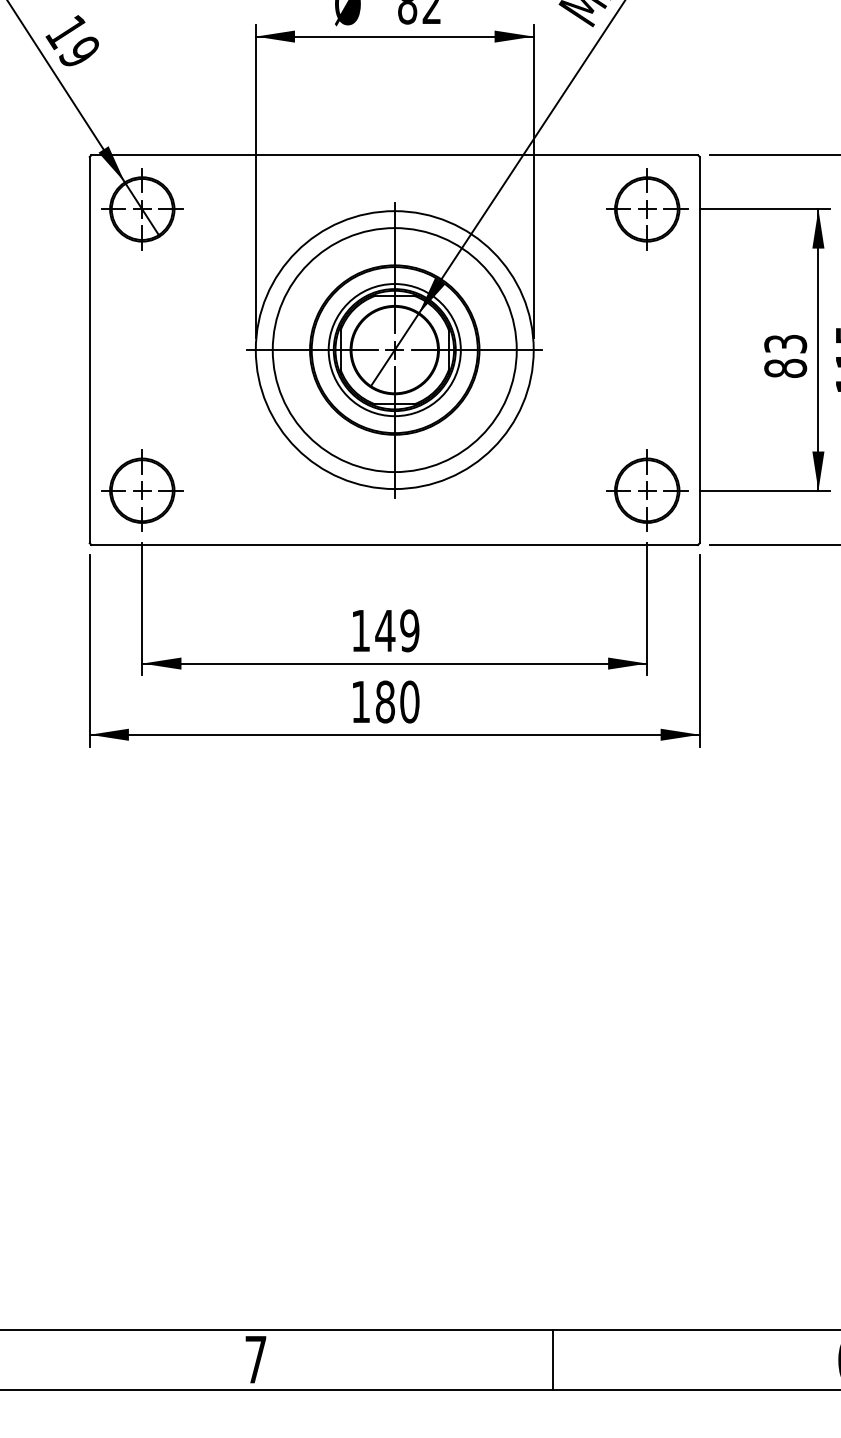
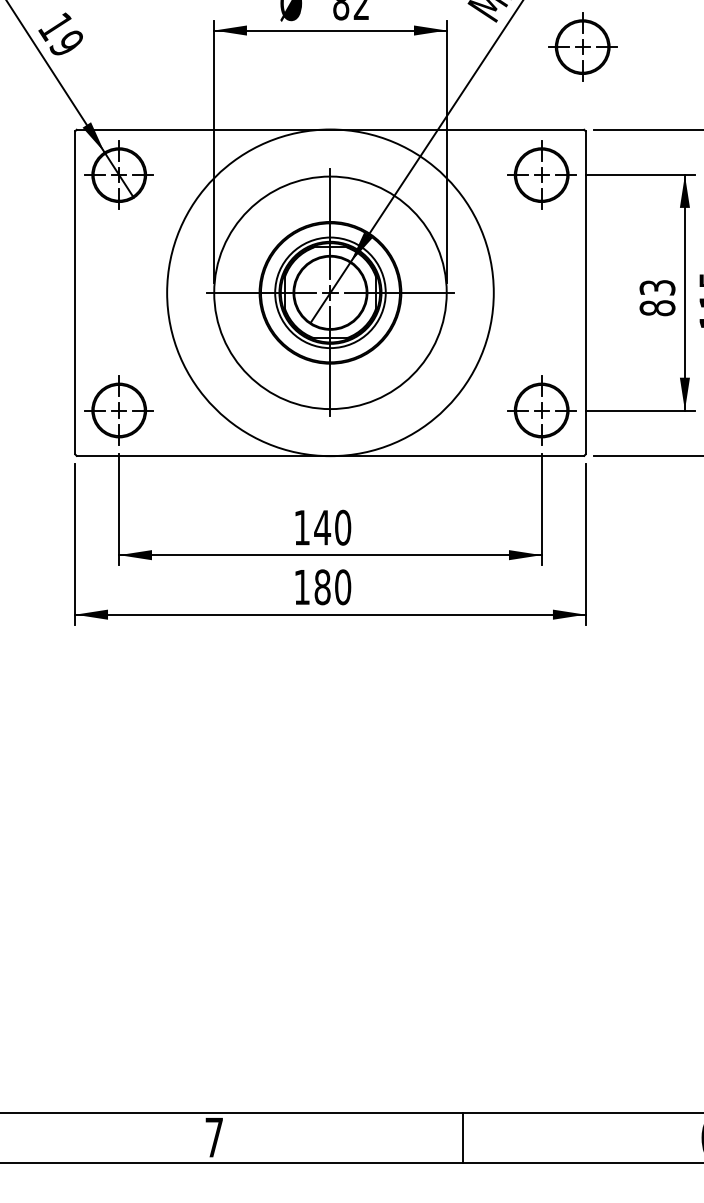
part: (696, 56) -> (582, 47), added
circle: (394, 350) -> (330, 293), size x1.6
text: (409, 630) -> (342, 527), 149 -> 140

